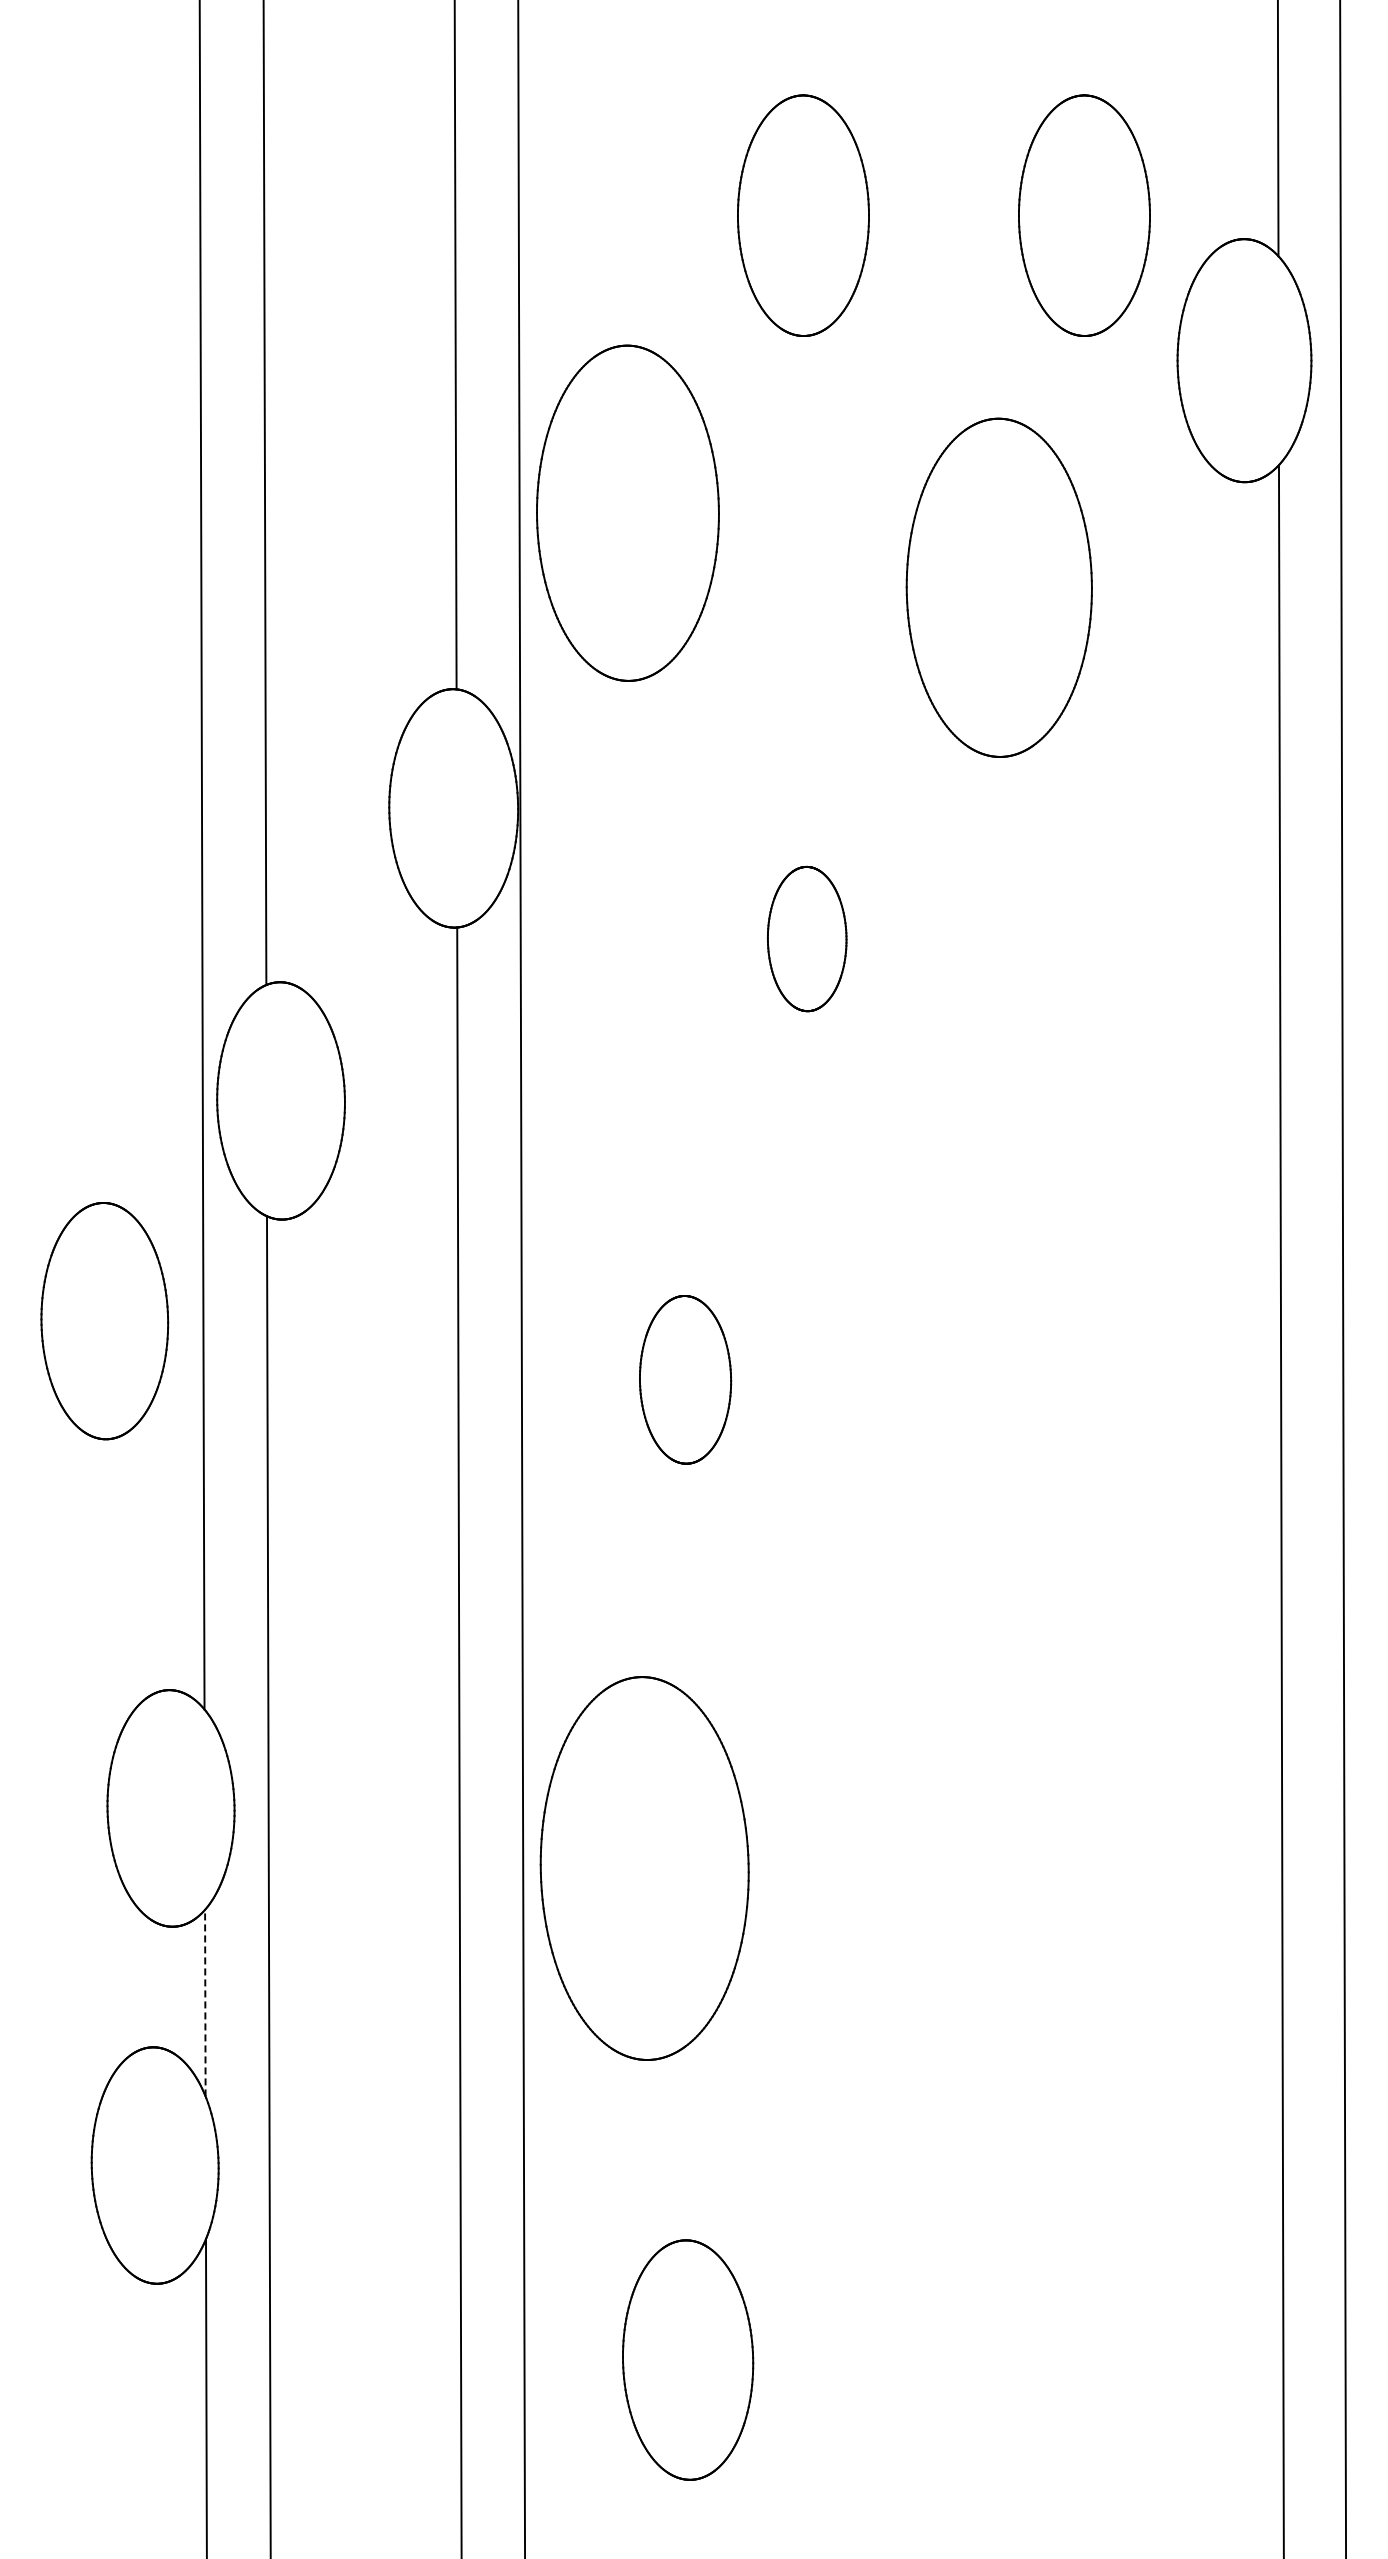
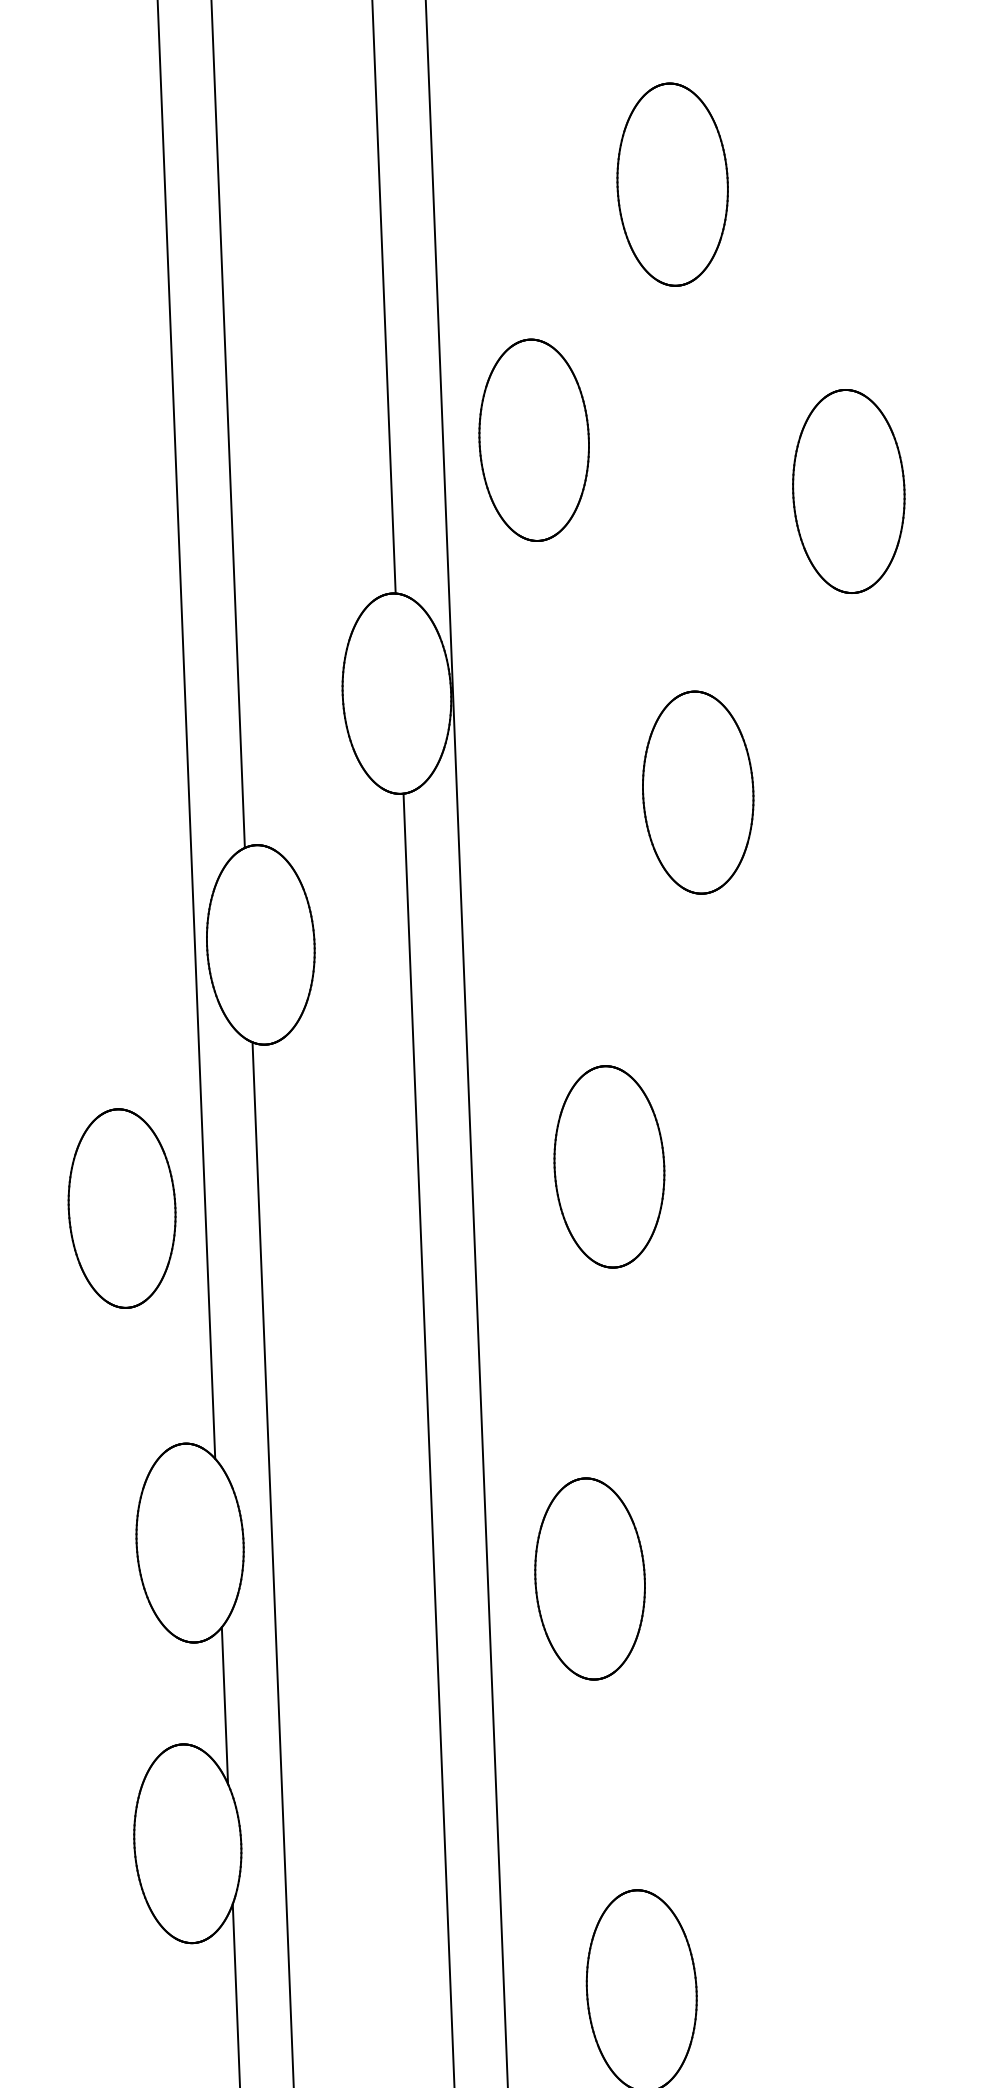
part: (1084, 215) -> (908, 175), removed
part: (627, 513) -> (533, 440), size x0.71
part: (999, 587) -> (848, 491), size x0.71
part: (806, 938) -> (697, 792), size x1.67
part: (104, 1321) -> (121, 1208), moved
part: (685, 1379) -> (609, 1166), size x1.43
part: (644, 1868) -> (589, 1578), size x0.62
line: (205, 2002) -> (225, 1705), dashed -> solid

